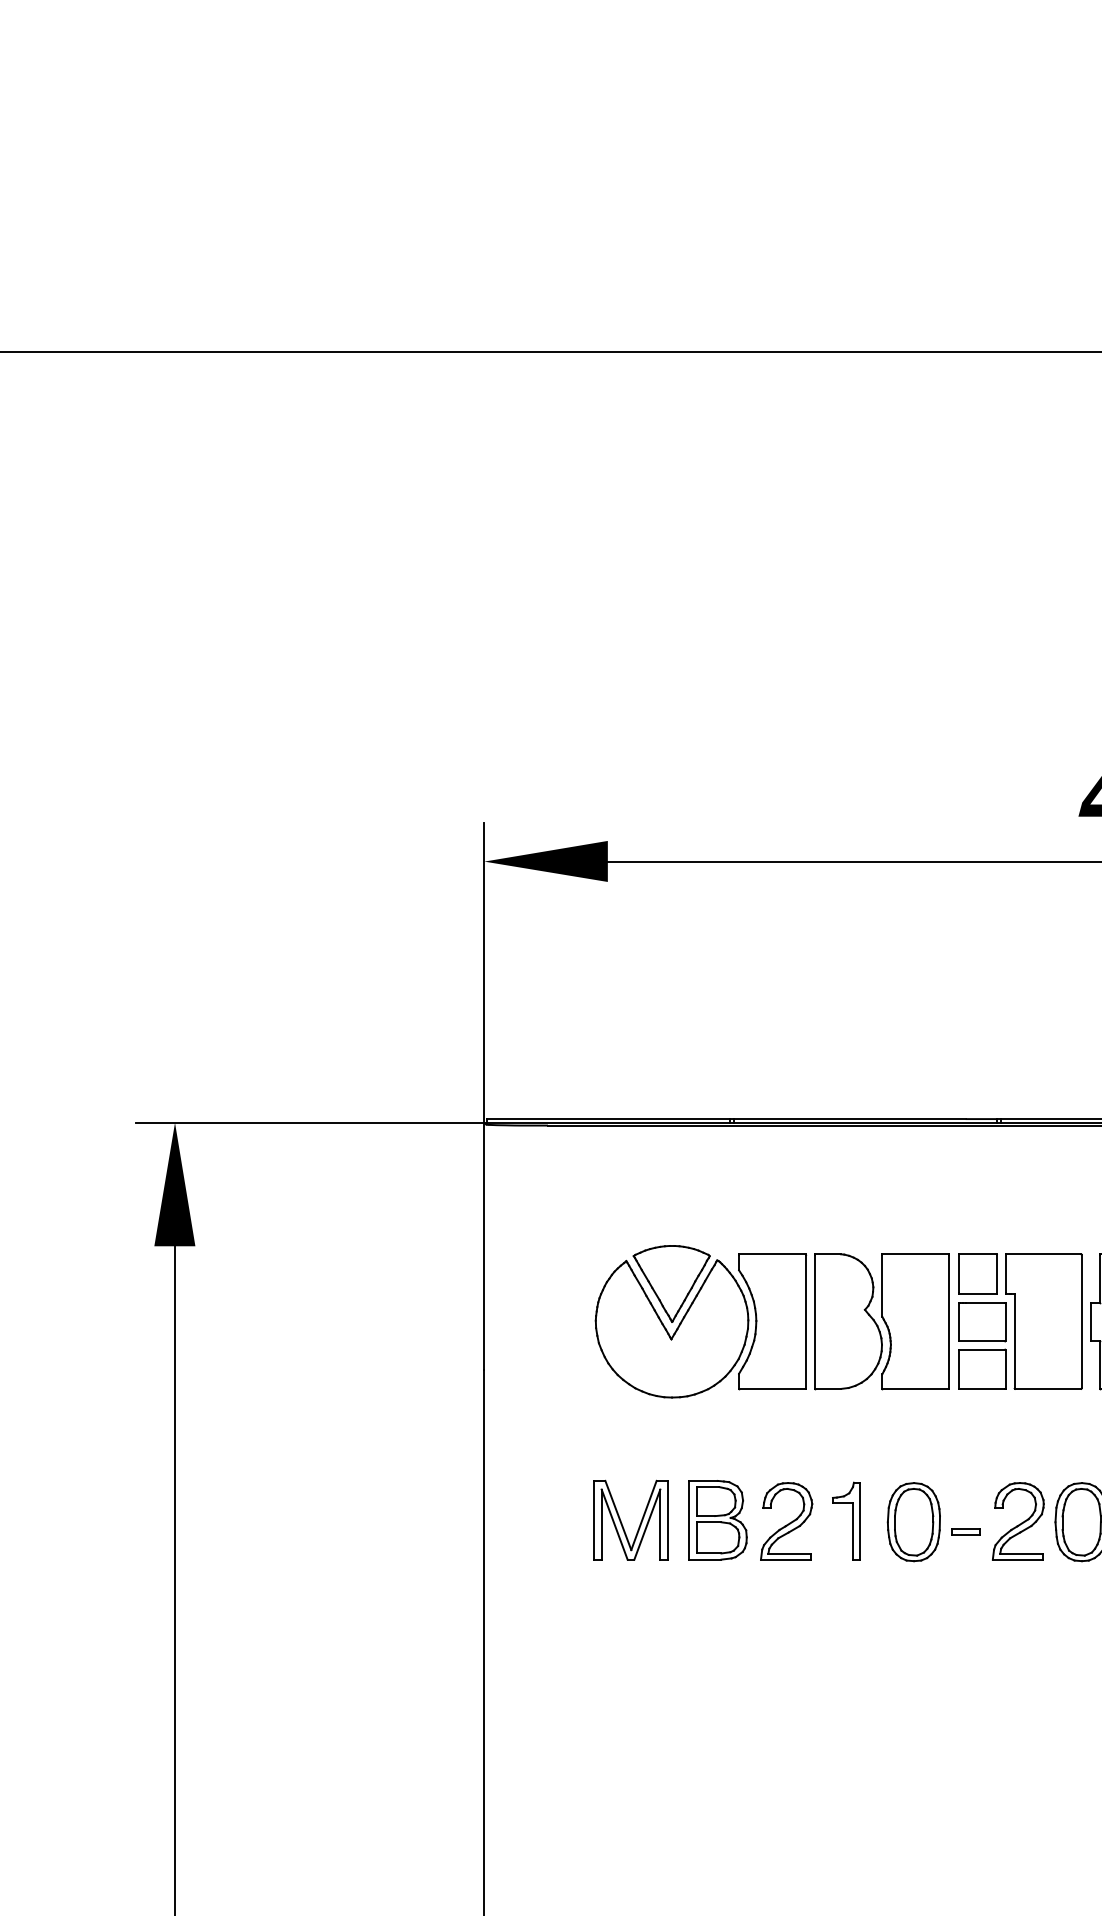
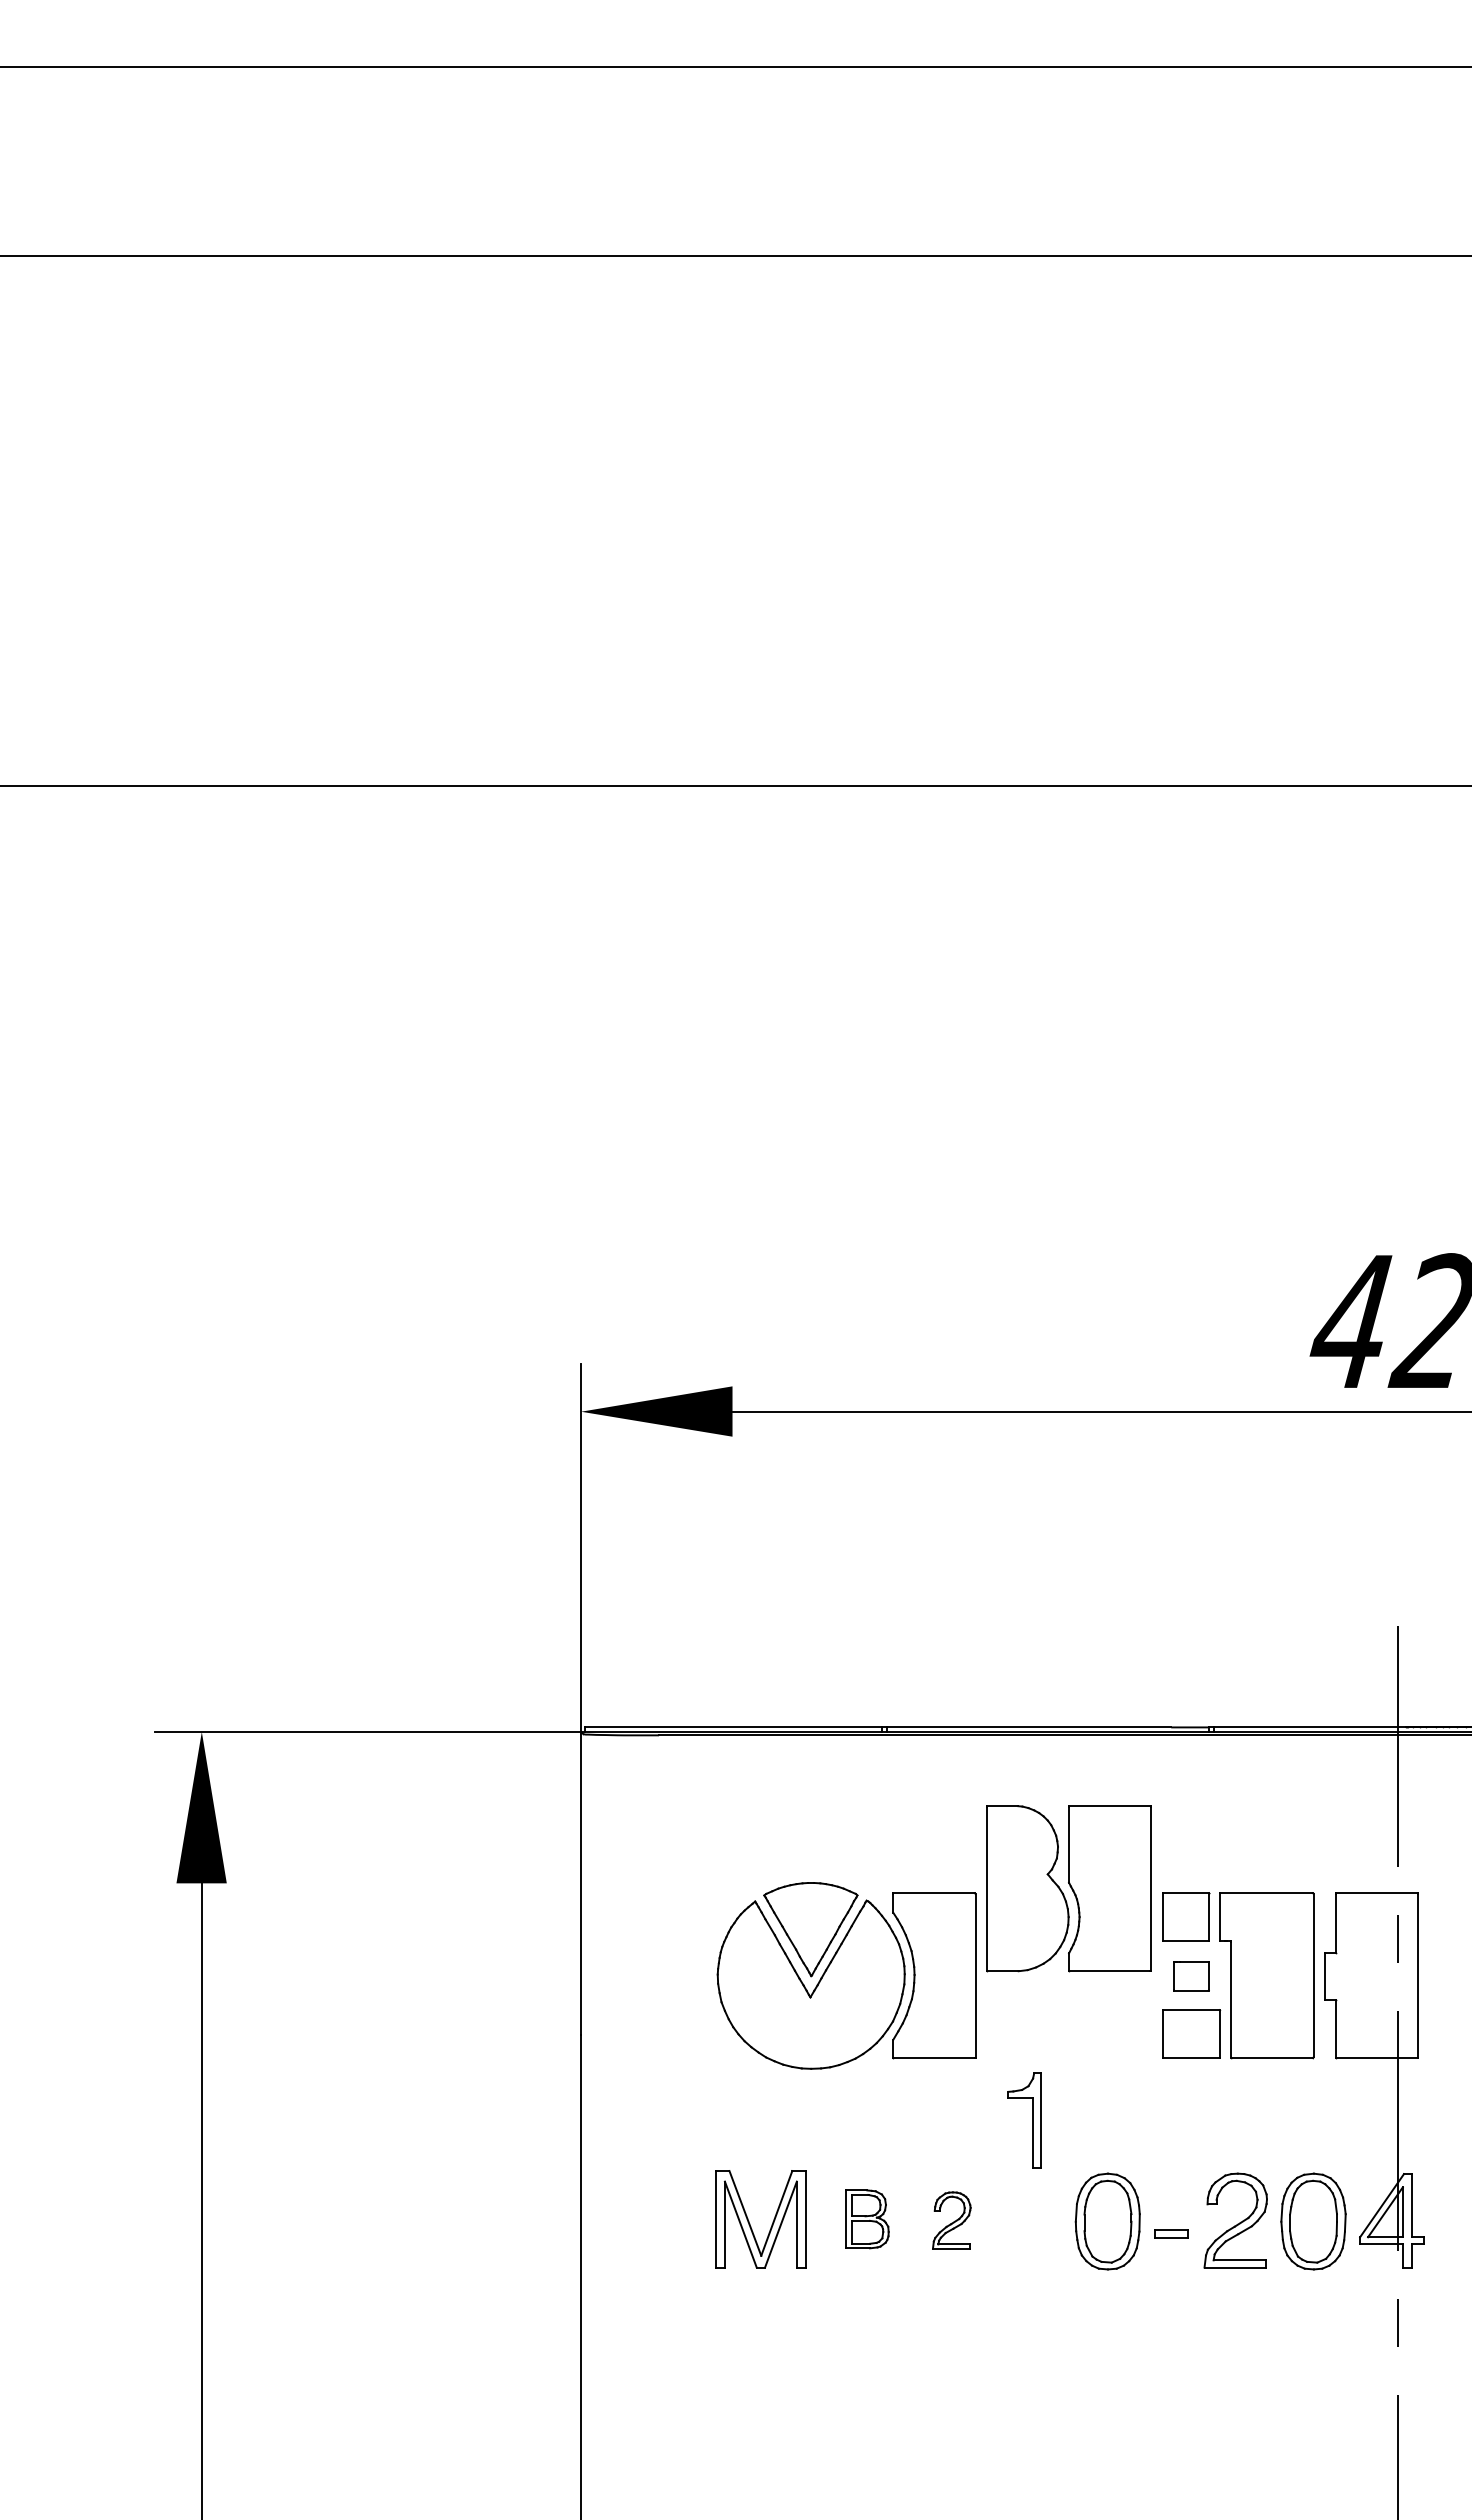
part: (881, 1321) -> (1068, 1888), moved
part: (982, 1322) -> (1191, 1976), size x0.6
part: (717, 1520) -> (867, 2219), size x0.6
part: (786, 1521) -> (951, 2220), size x0.6
part: (852, 1521) -> (1032, 2120), moved

